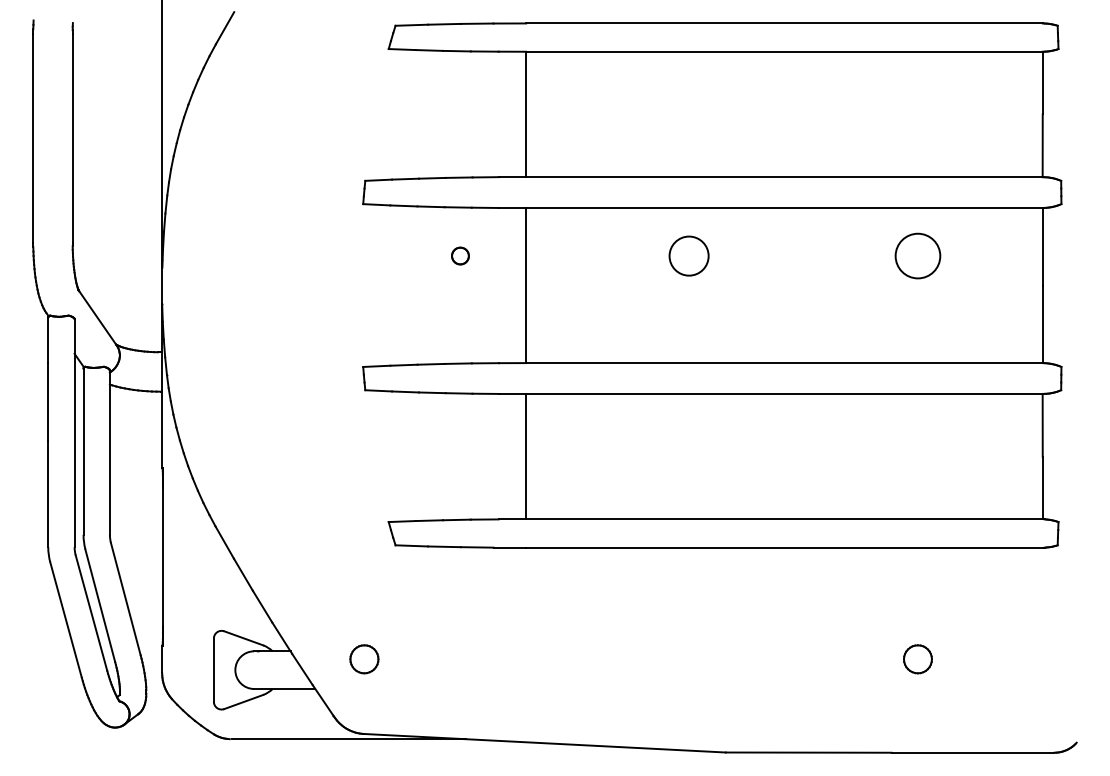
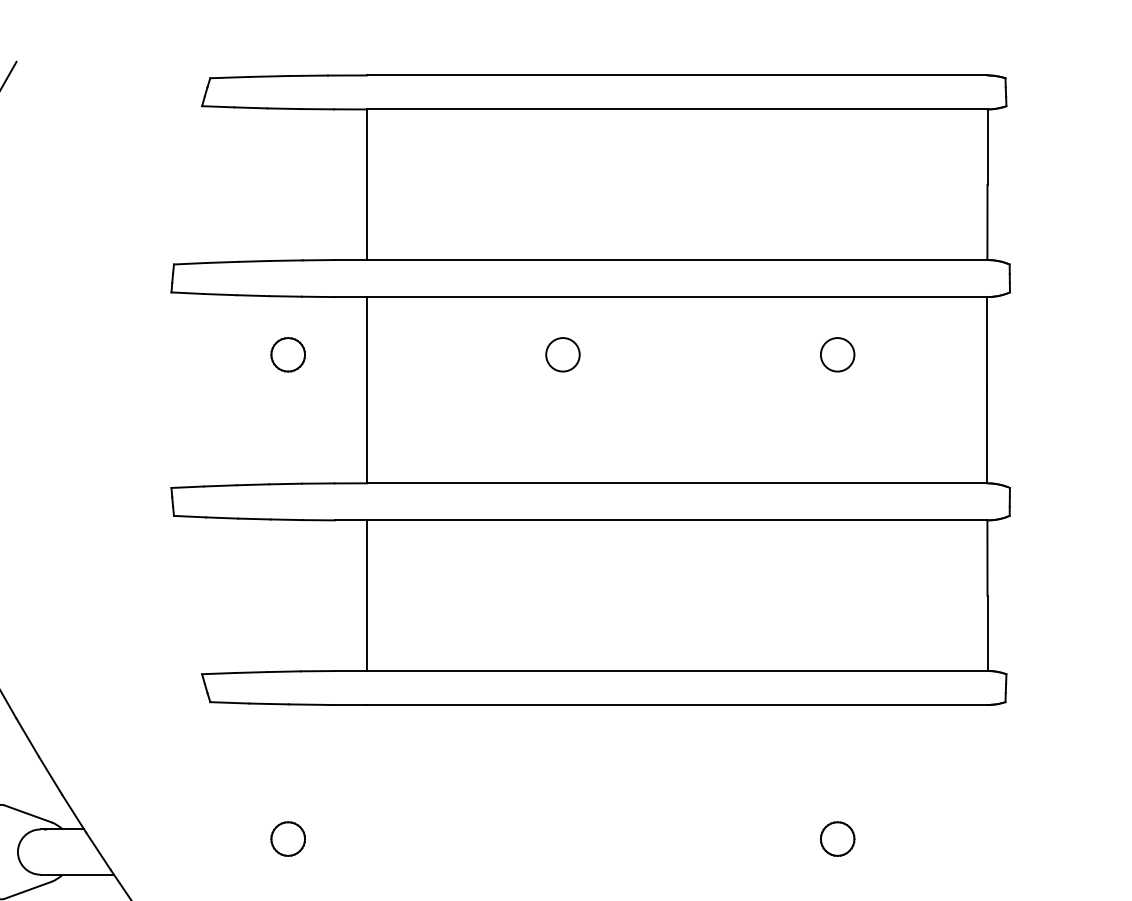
part: (460, 255) -> (288, 354), size x1.67
circle: (689, 255) -> (563, 354), size x0.71
circle: (917, 256) -> (837, 355), size x0.62
part: (364, 659) -> (288, 839), moved

